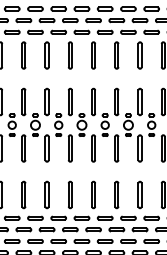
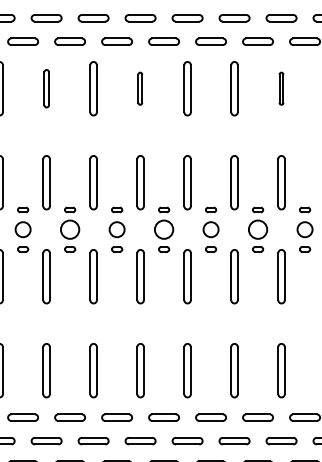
part: (23, 55) -> (45, 88), size x0.7
part: (69, 55) -> (138, 88), size x0.6
part: (139, 55) -> (280, 88), size x0.6

